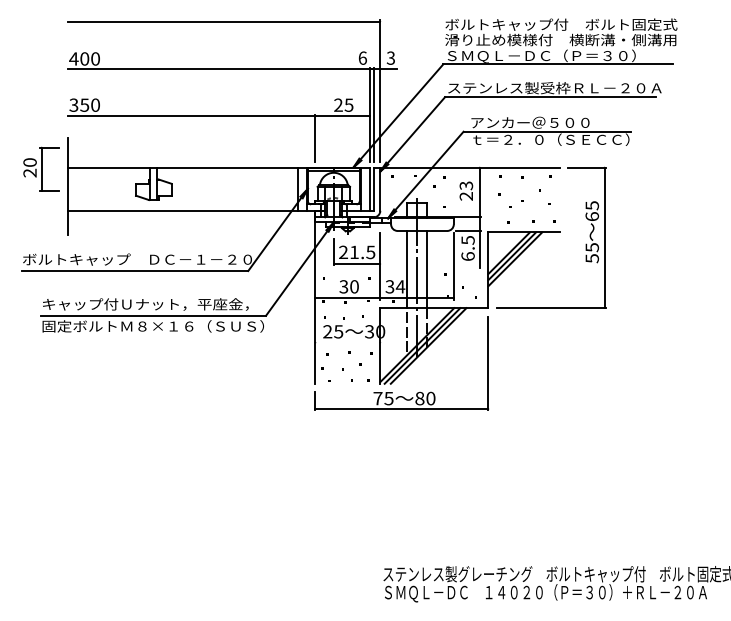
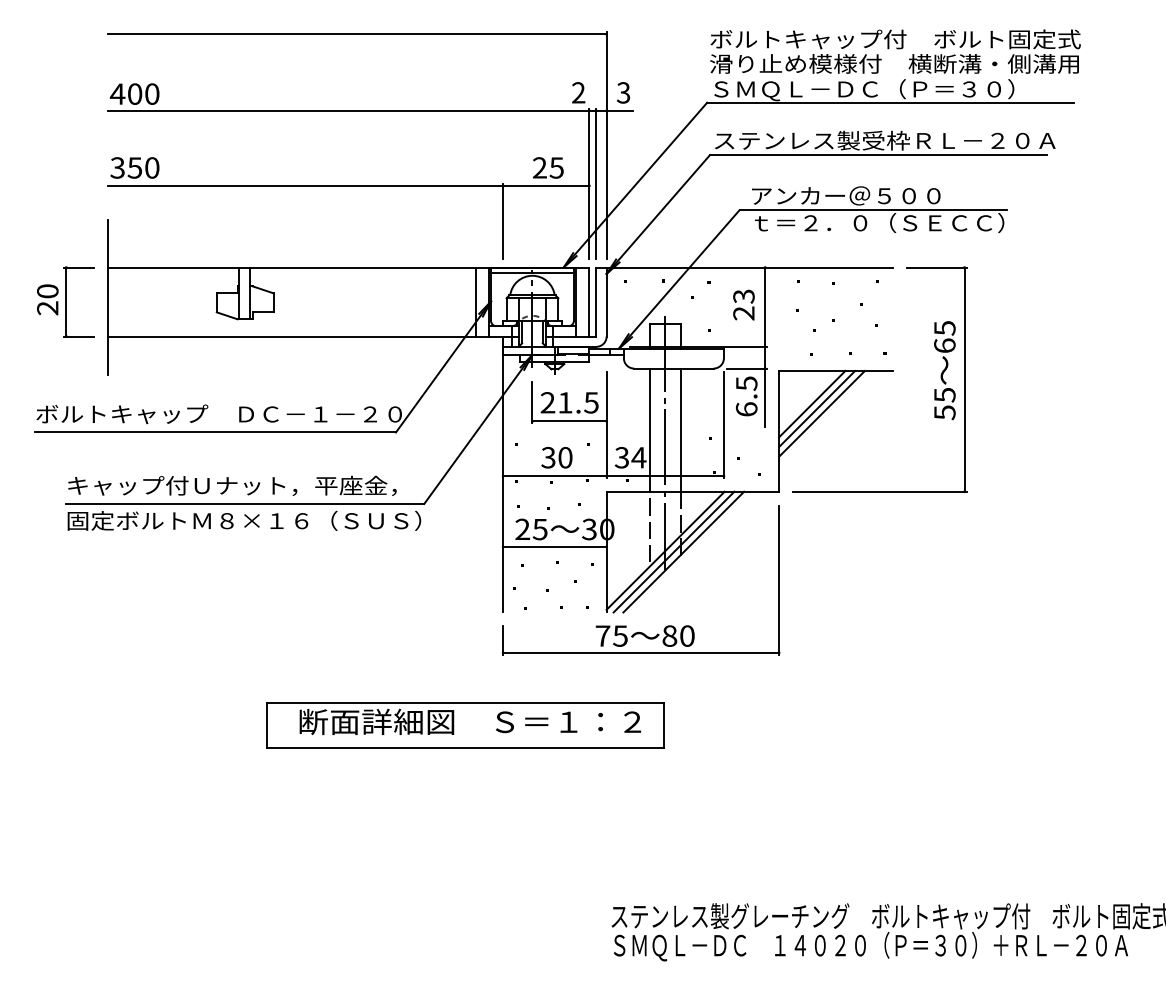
text: (362, 57) -> (578, 91), 6 -> 2
part: (41, 168) -> (65, 300), moved
line: (347, 342) -> (554, 546), added
part: (291, 454) -> (464, 725), added

